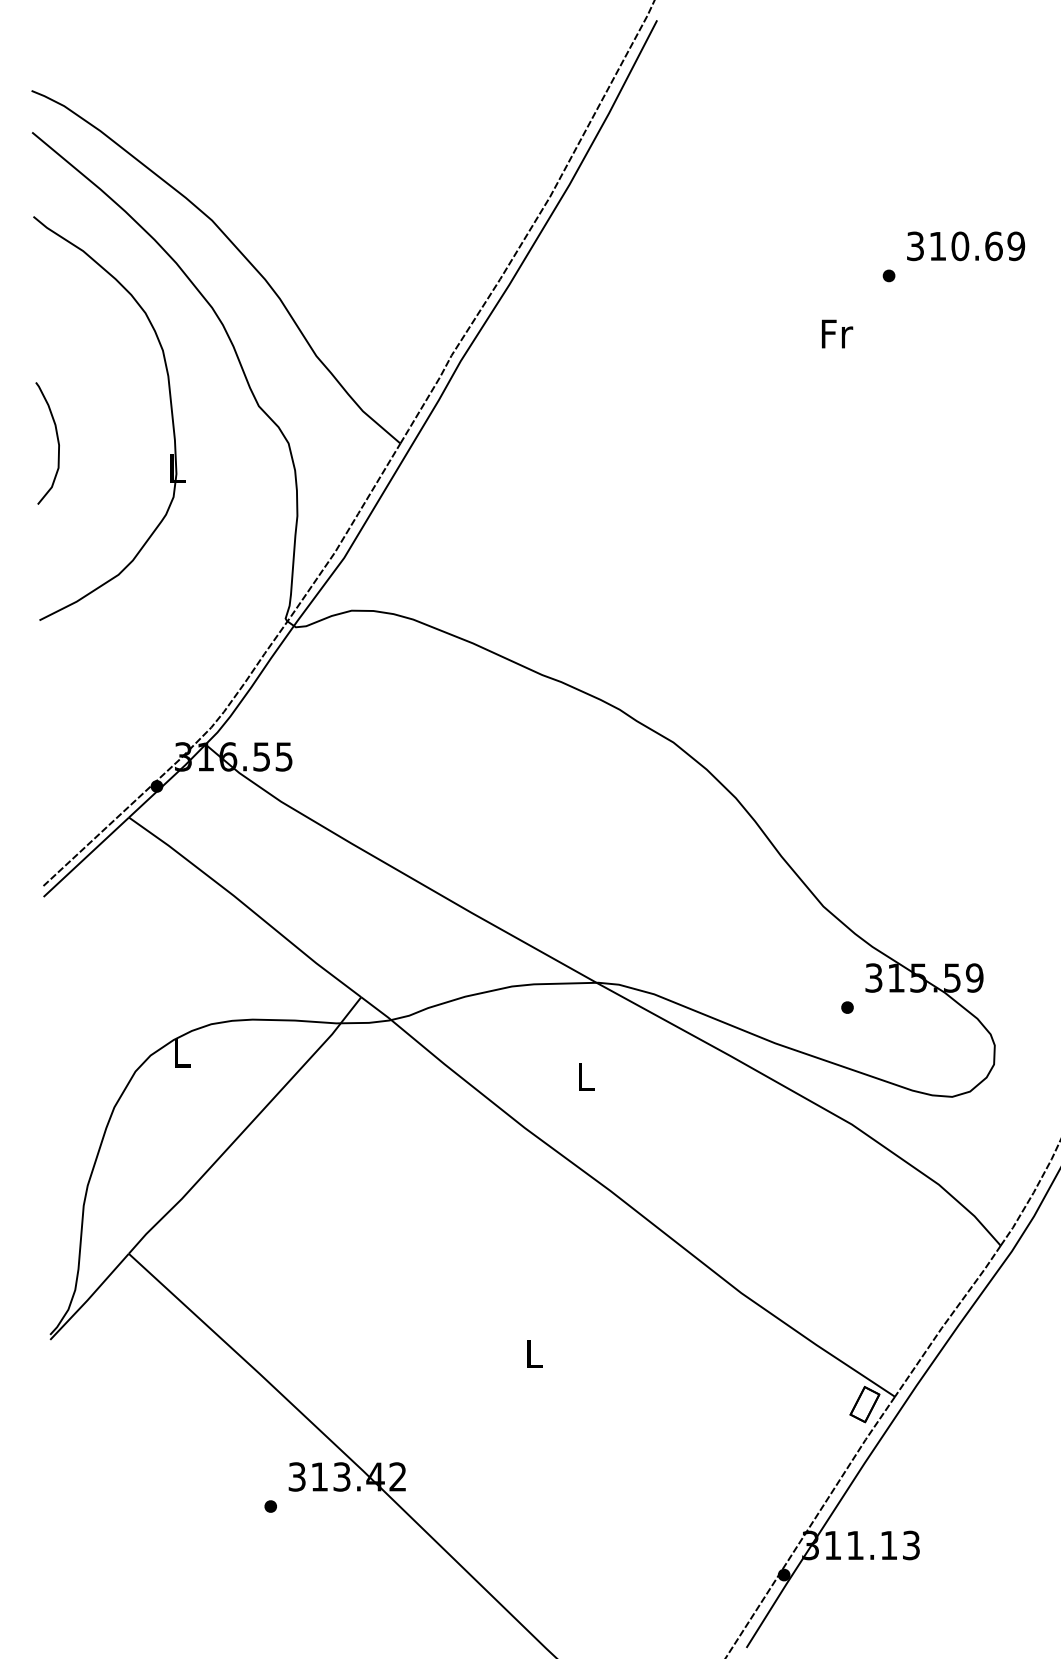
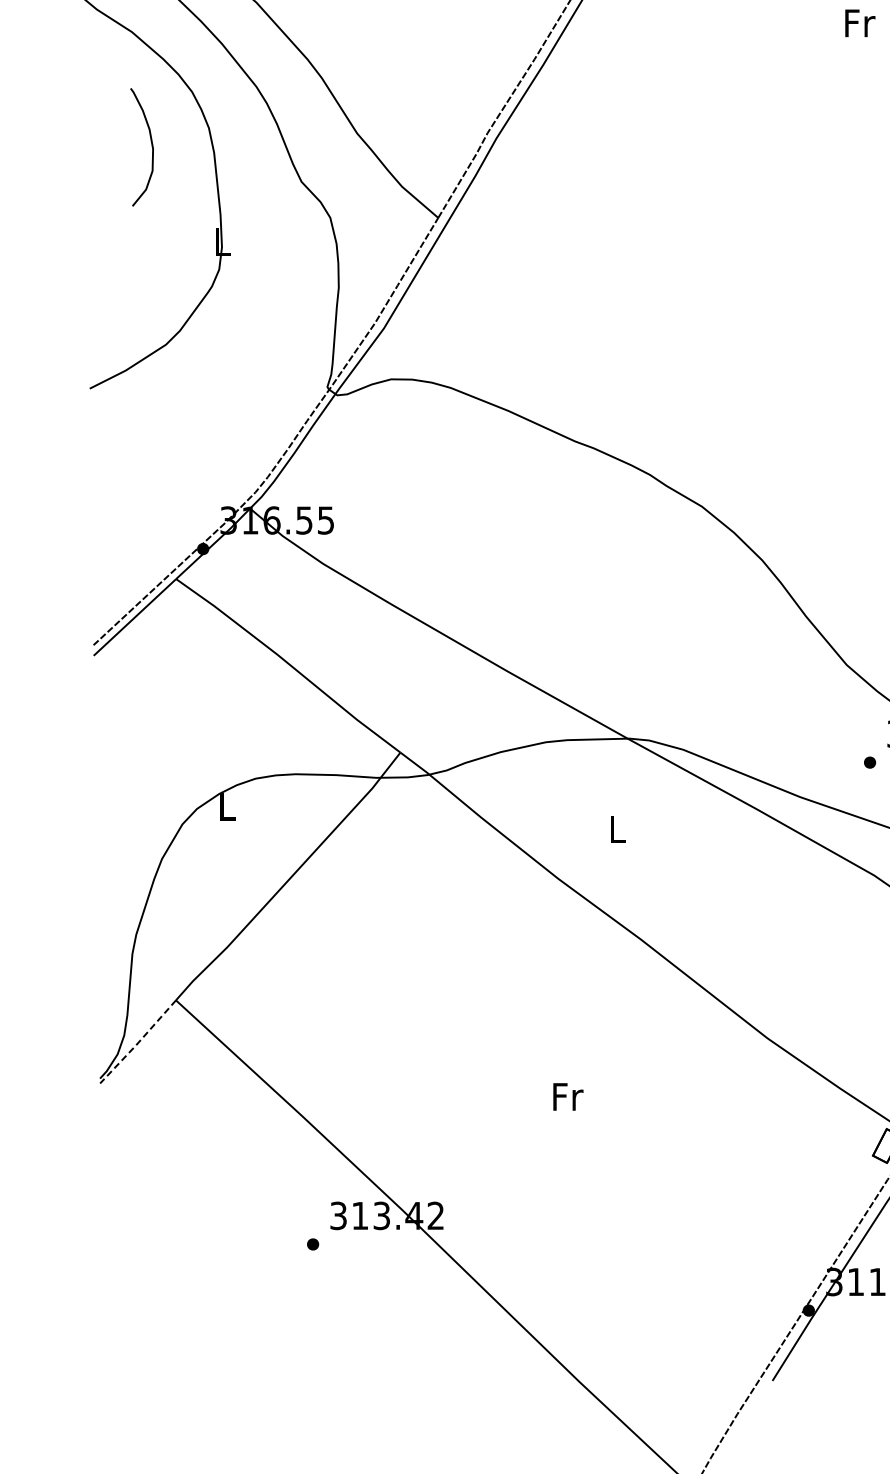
text: (837, 333) -> (860, 22), moved
curve: (57, 443) -> (151, 147), moved
line: (89, 1298) -> (138, 1043), solid -> dashed
text: (534, 1353) -> (567, 1096), L -> Fr

